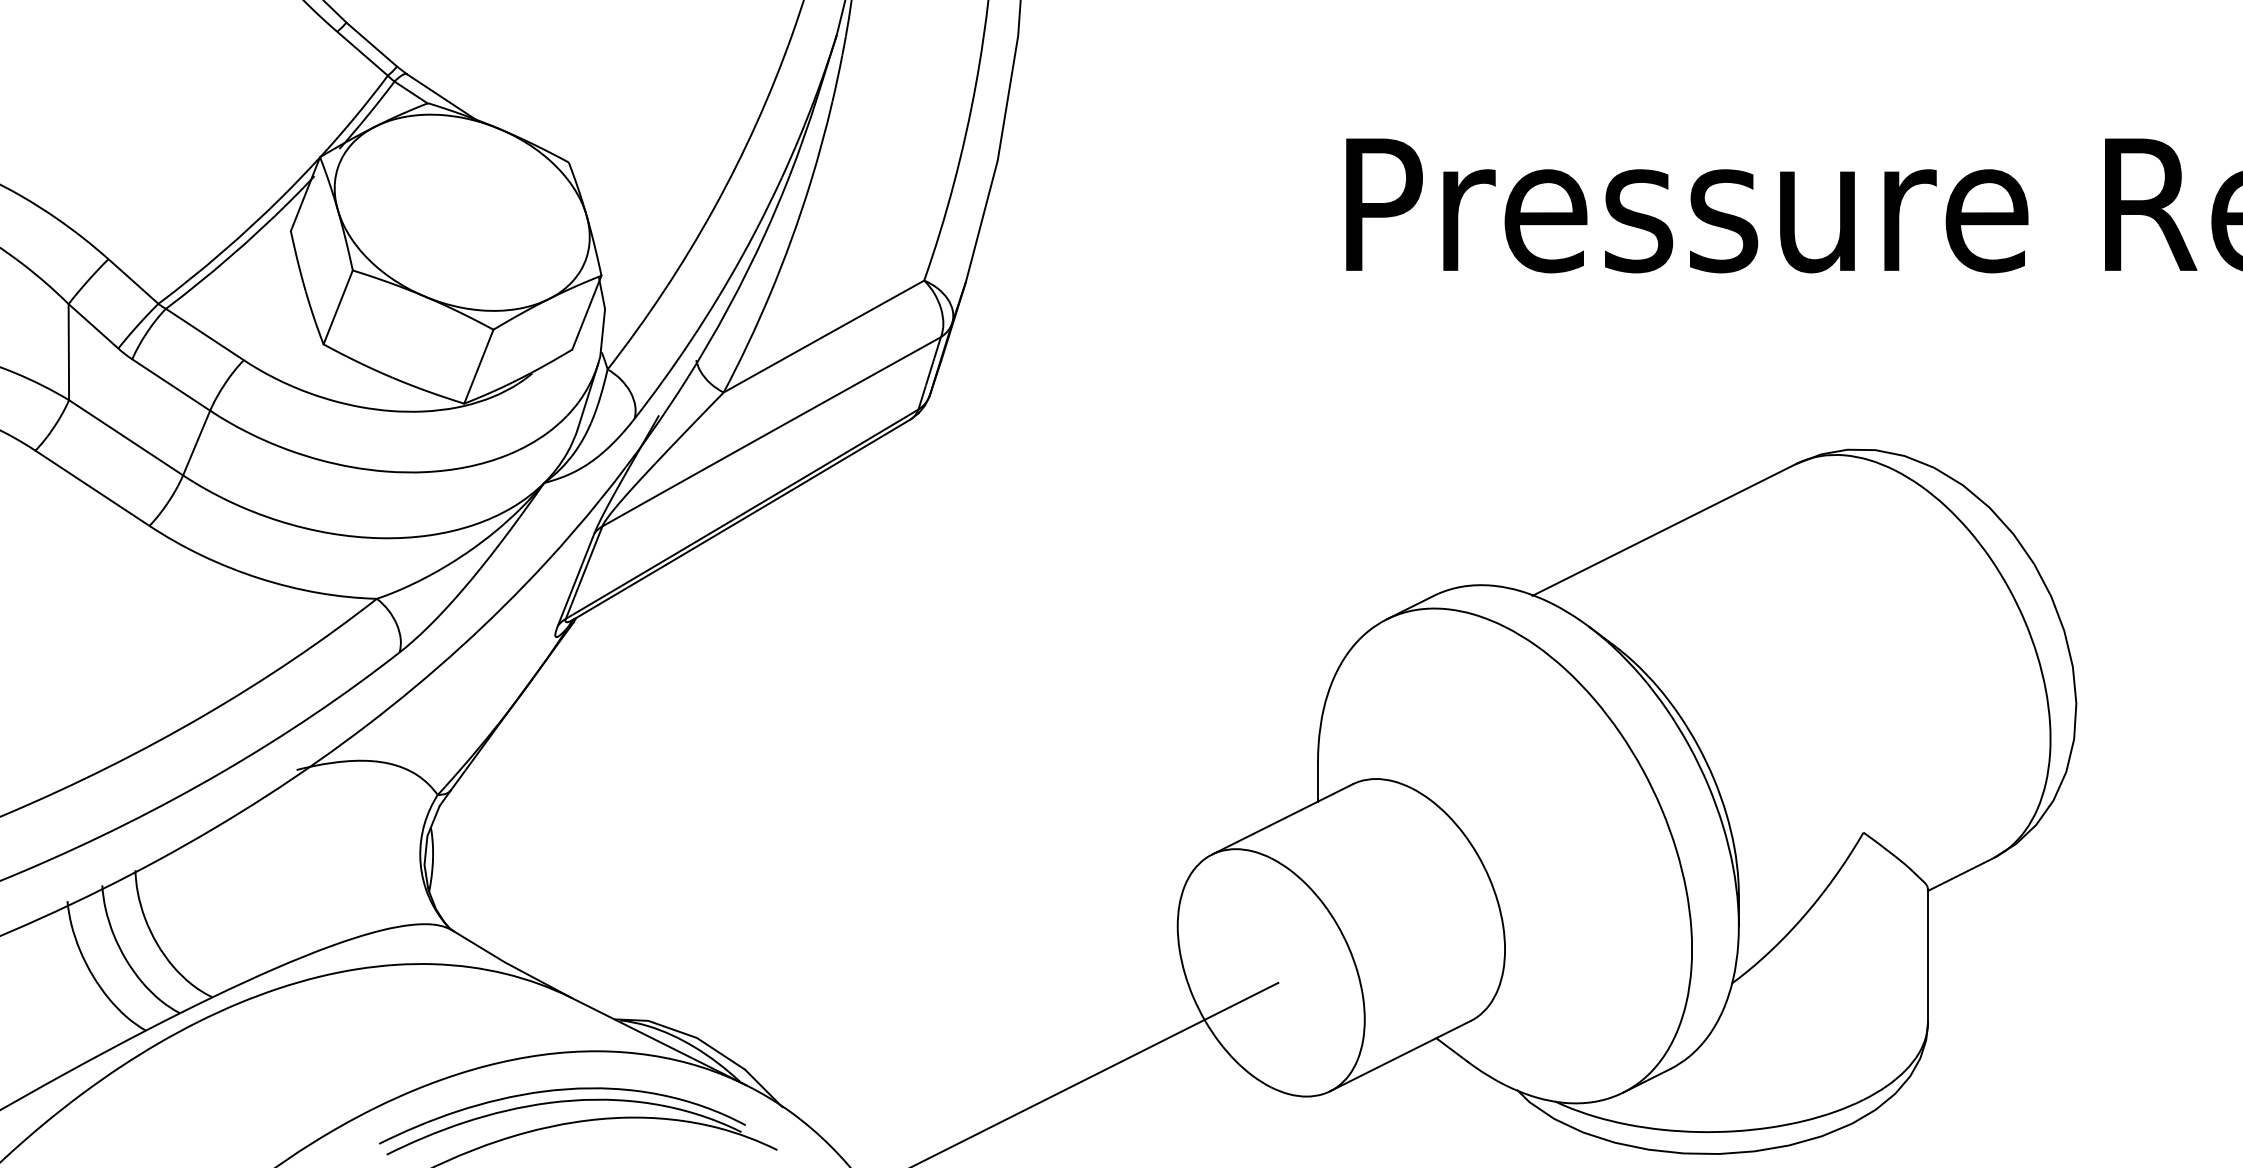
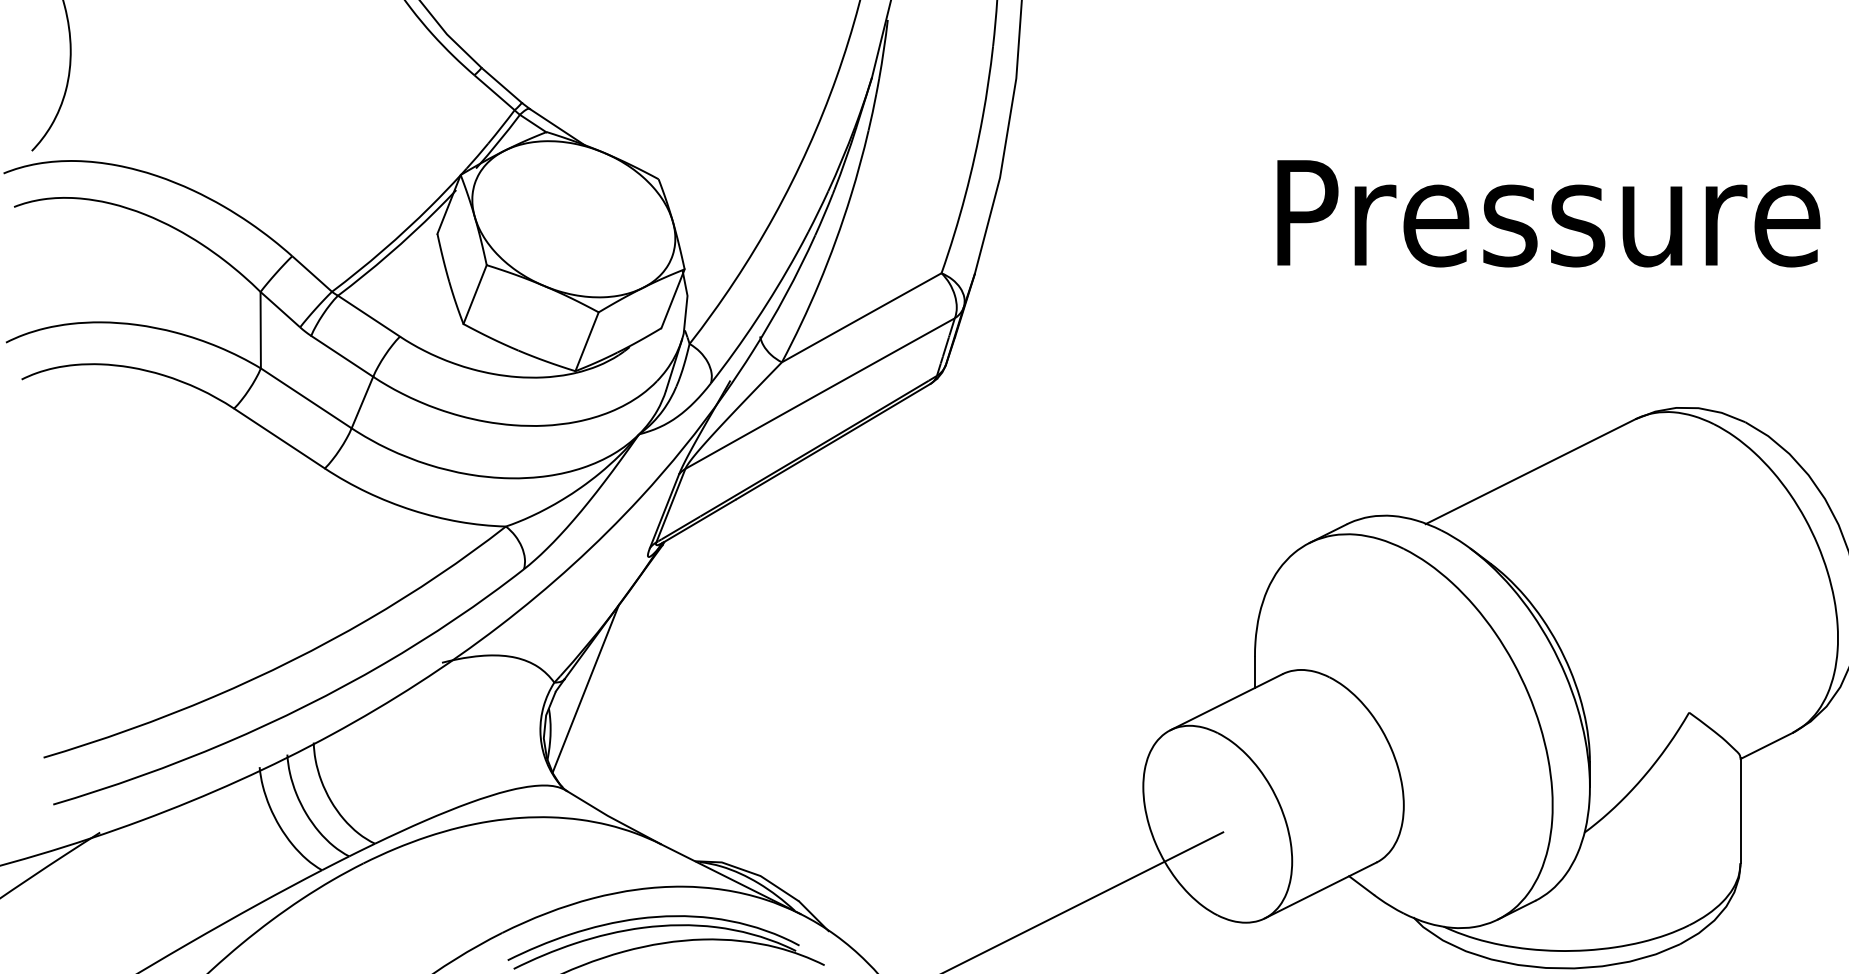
line: (476, 802) -> (585, 688), added

